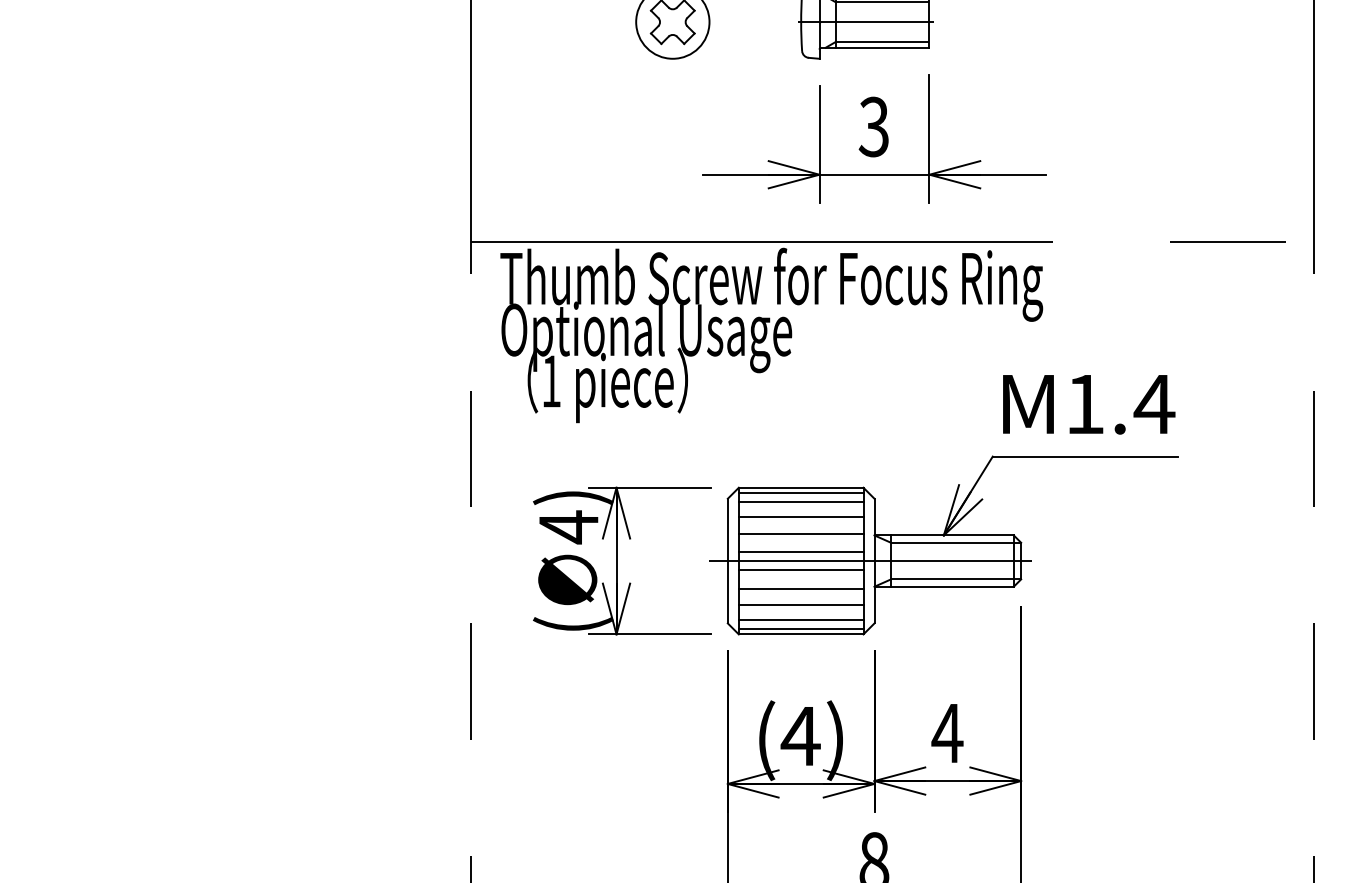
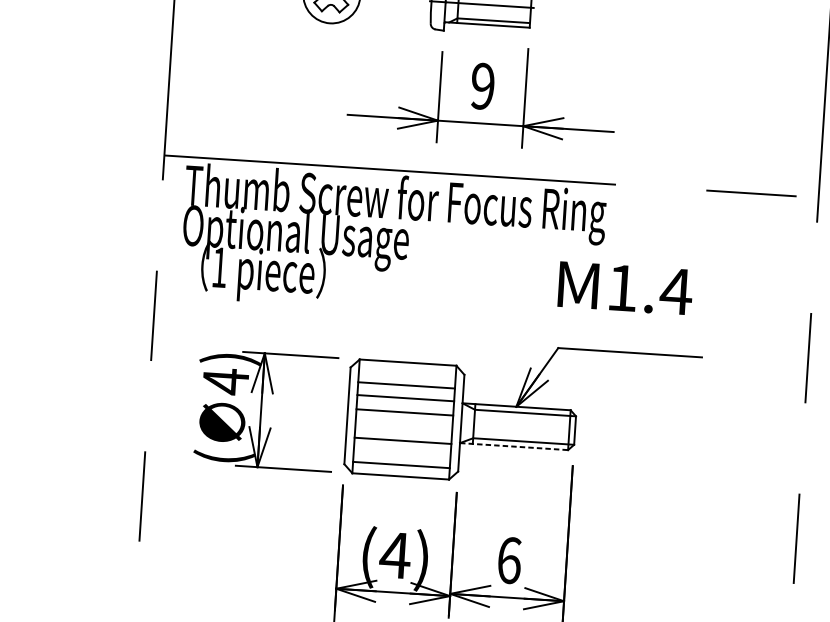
text: (873, 126) -> (482, 85), 3 -> 9
text: (1089, 404) -> (625, 288), moved
line: (800, 493) -> (407, 367), removed
line: (800, 502) -> (406, 374), removed
line: (870, 561) -> (458, 423), removed
line: (800, 570) -> (403, 426), removed
line: (944, 586) -> (514, 446), solid -> dashed
line: (800, 605) -> (401, 453), removed
line: (800, 628) -> (400, 471), removed
text: (947, 733) -> (509, 560), 4 -> 6

